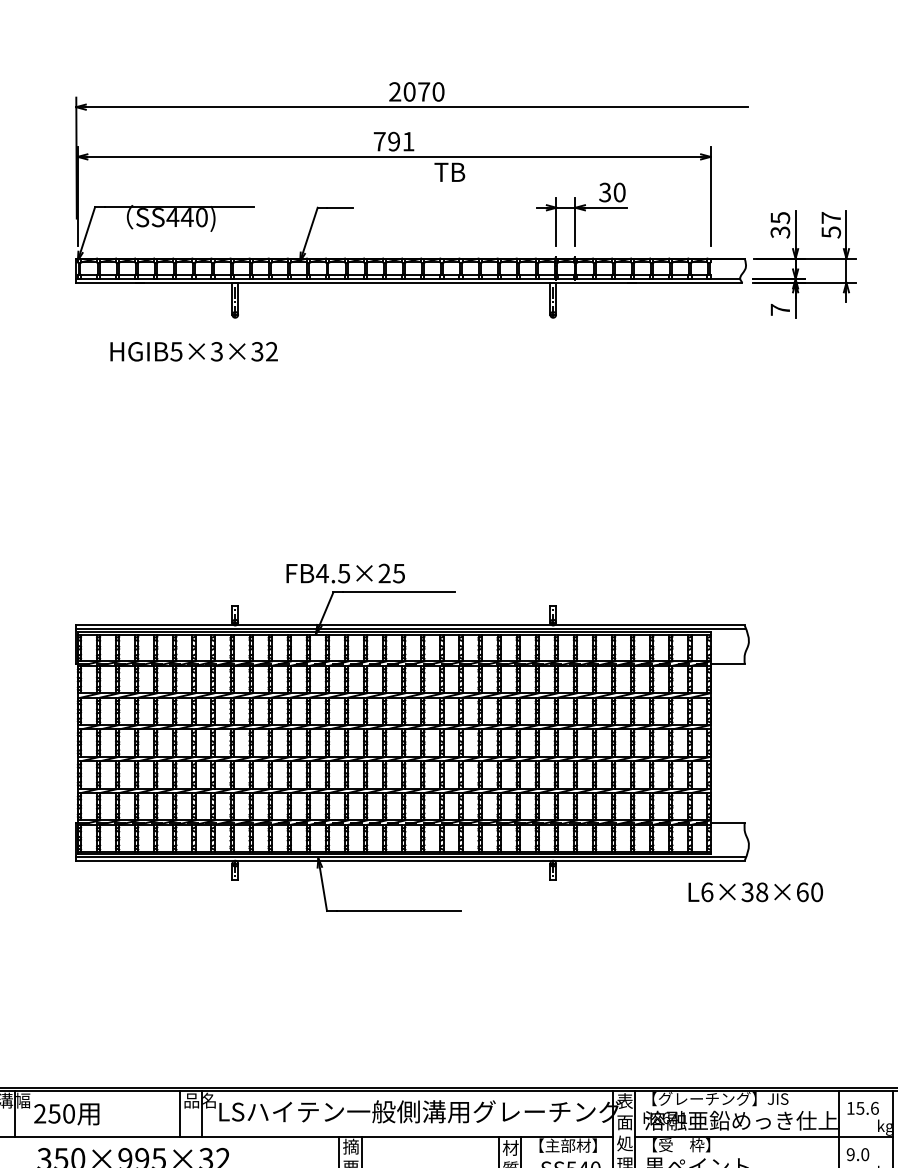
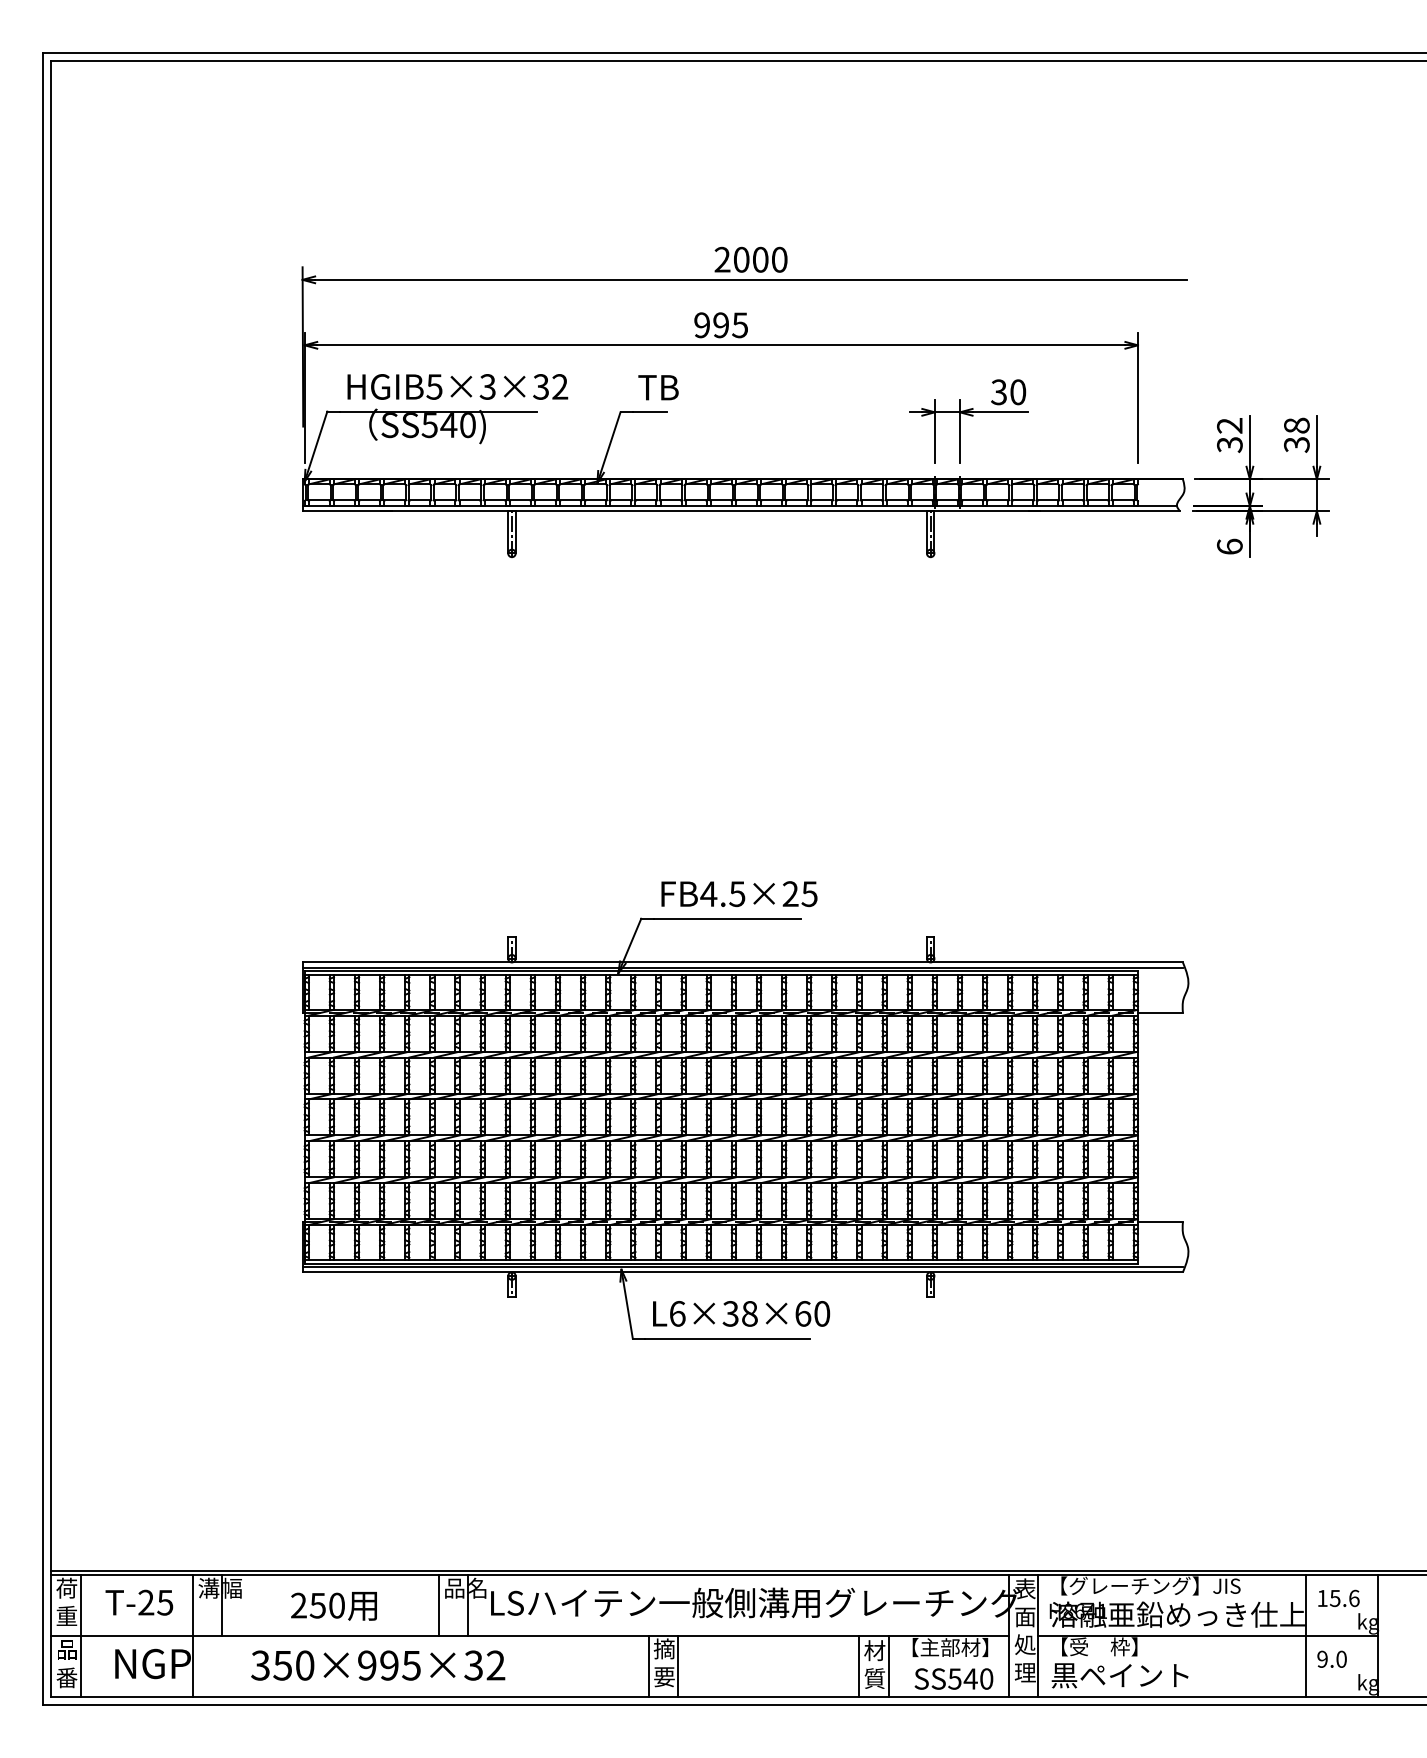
text: (423, 91) -> (760, 259), 2070 -> 2000
text: (393, 141) -> (720, 325), 791 -> 995
text: (449, 172) -> (658, 387), moved
text: (172, 217) -> (429, 425), SS440) -> SS540)
text: (780, 218) -> (1229, 426), 35 -> 32
text: (830, 224) -> (1296, 434), 57 -> 38
text: (780, 309) -> (1229, 546), 7 -> 6
text: (193, 351) -> (457, 386), moved
text: (345, 573) -> (739, 894), moved
text: (755, 892) -> (741, 1313), moved
text: (66, 1114) -> (333, 1606), moved

